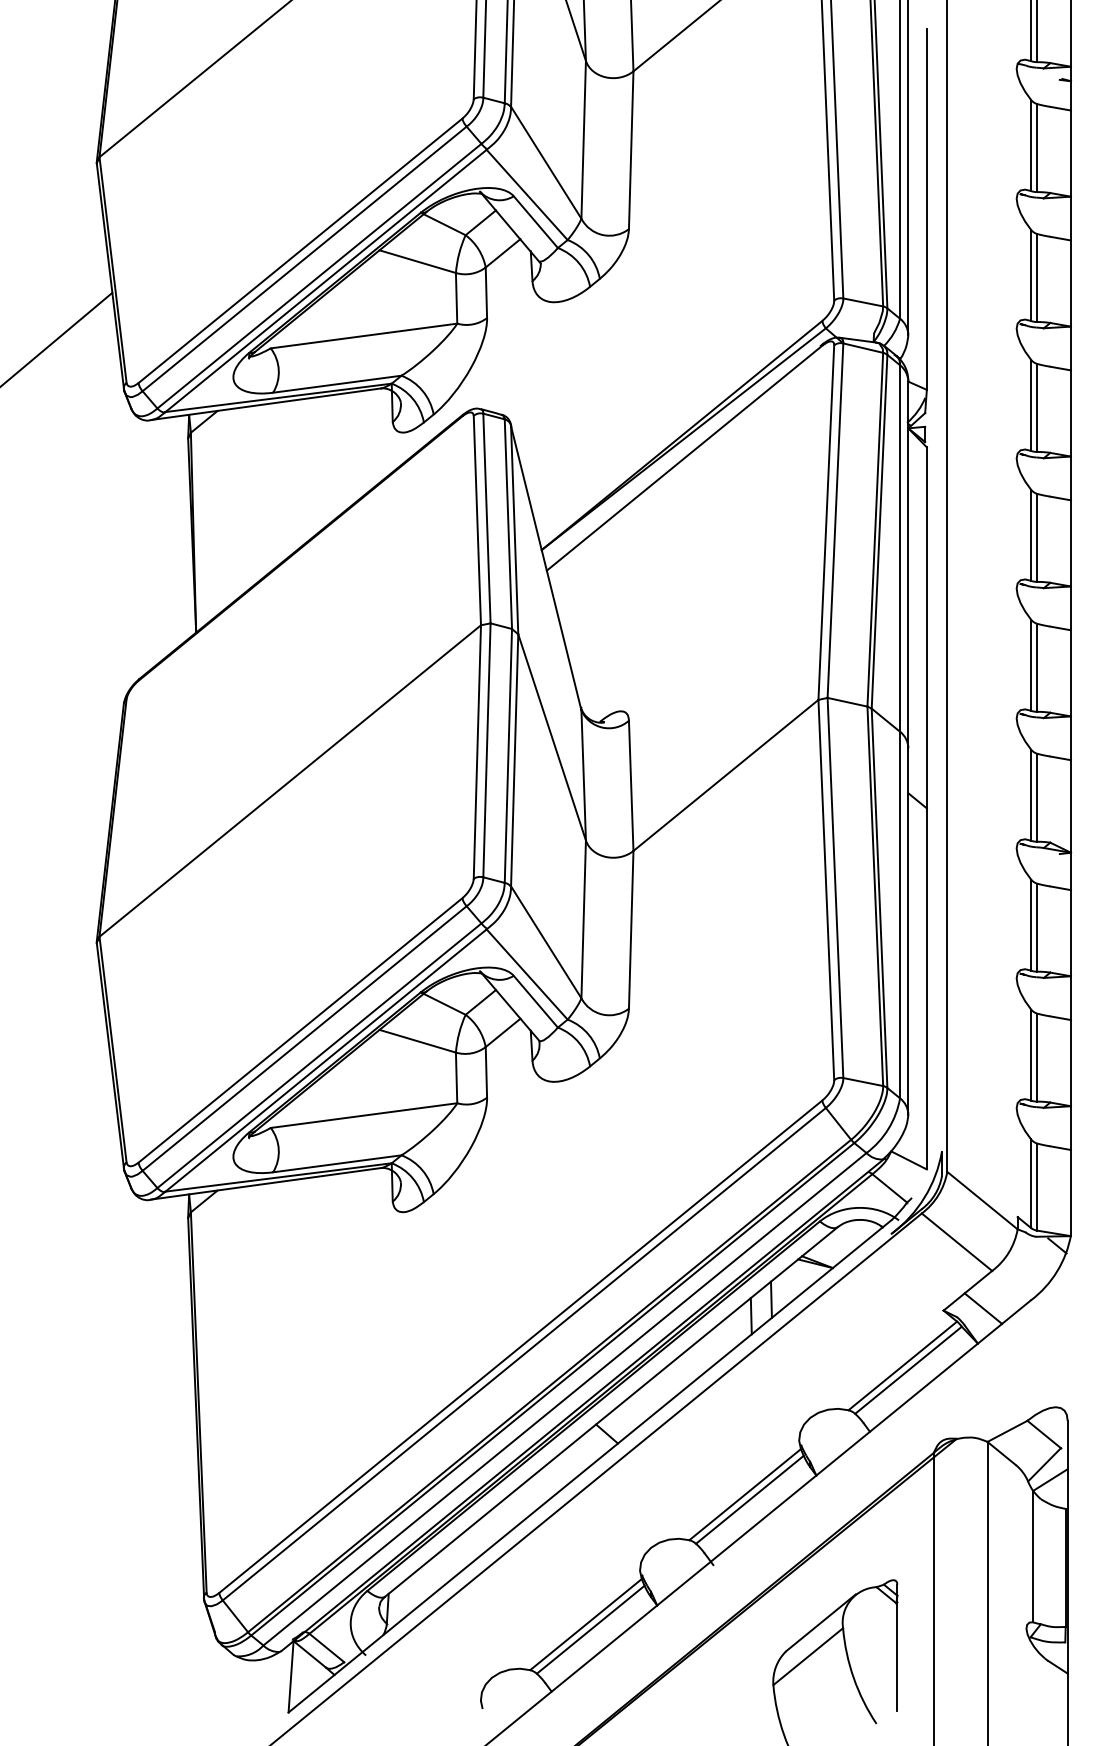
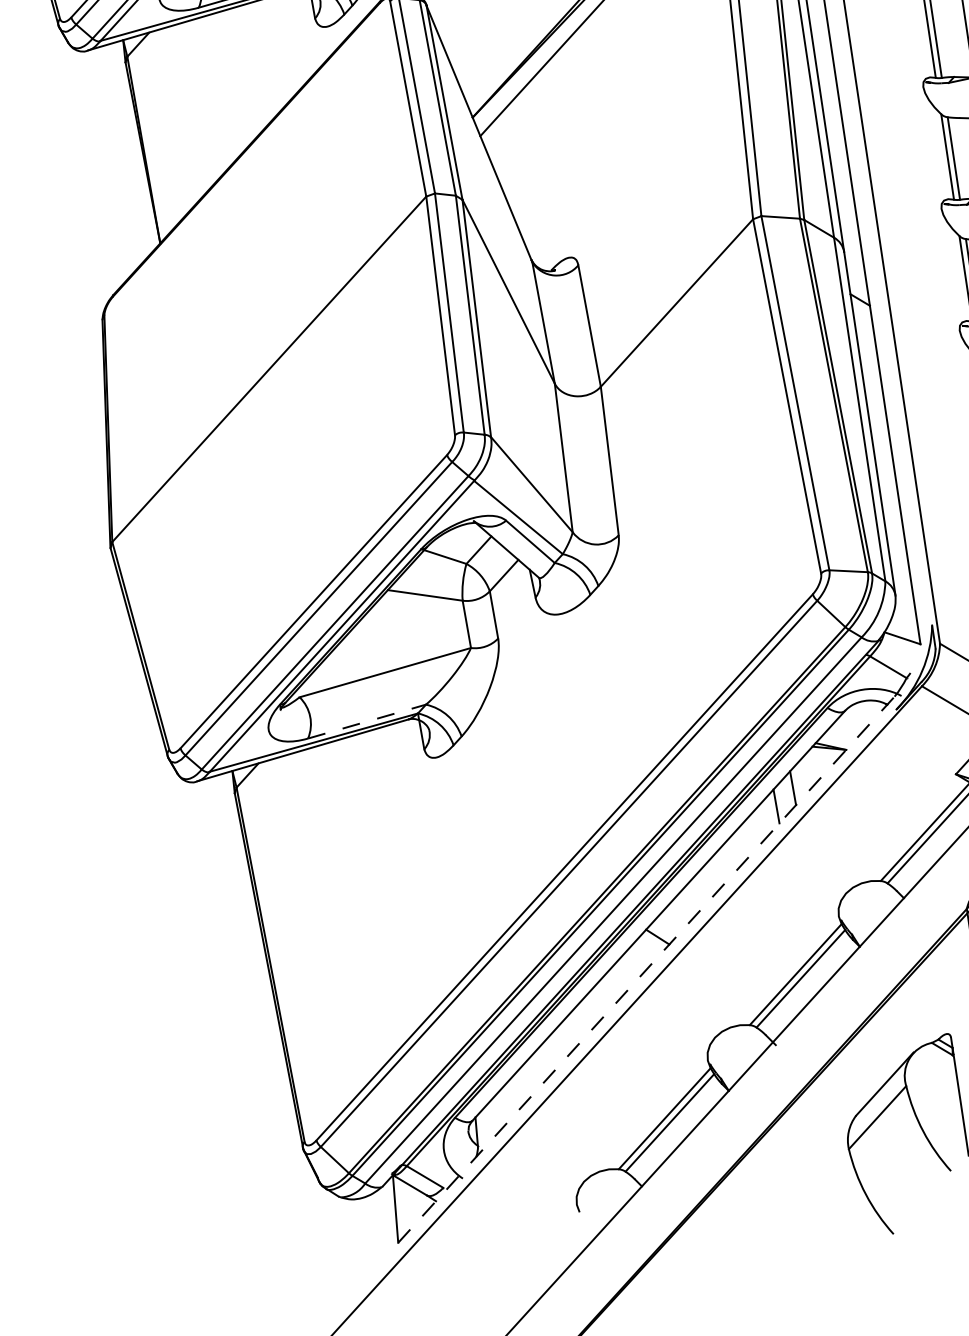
line: (337, 1163) -> (367, 721), solid -> dashed
line: (590, 1465) -> (646, 968), solid -> dashed

